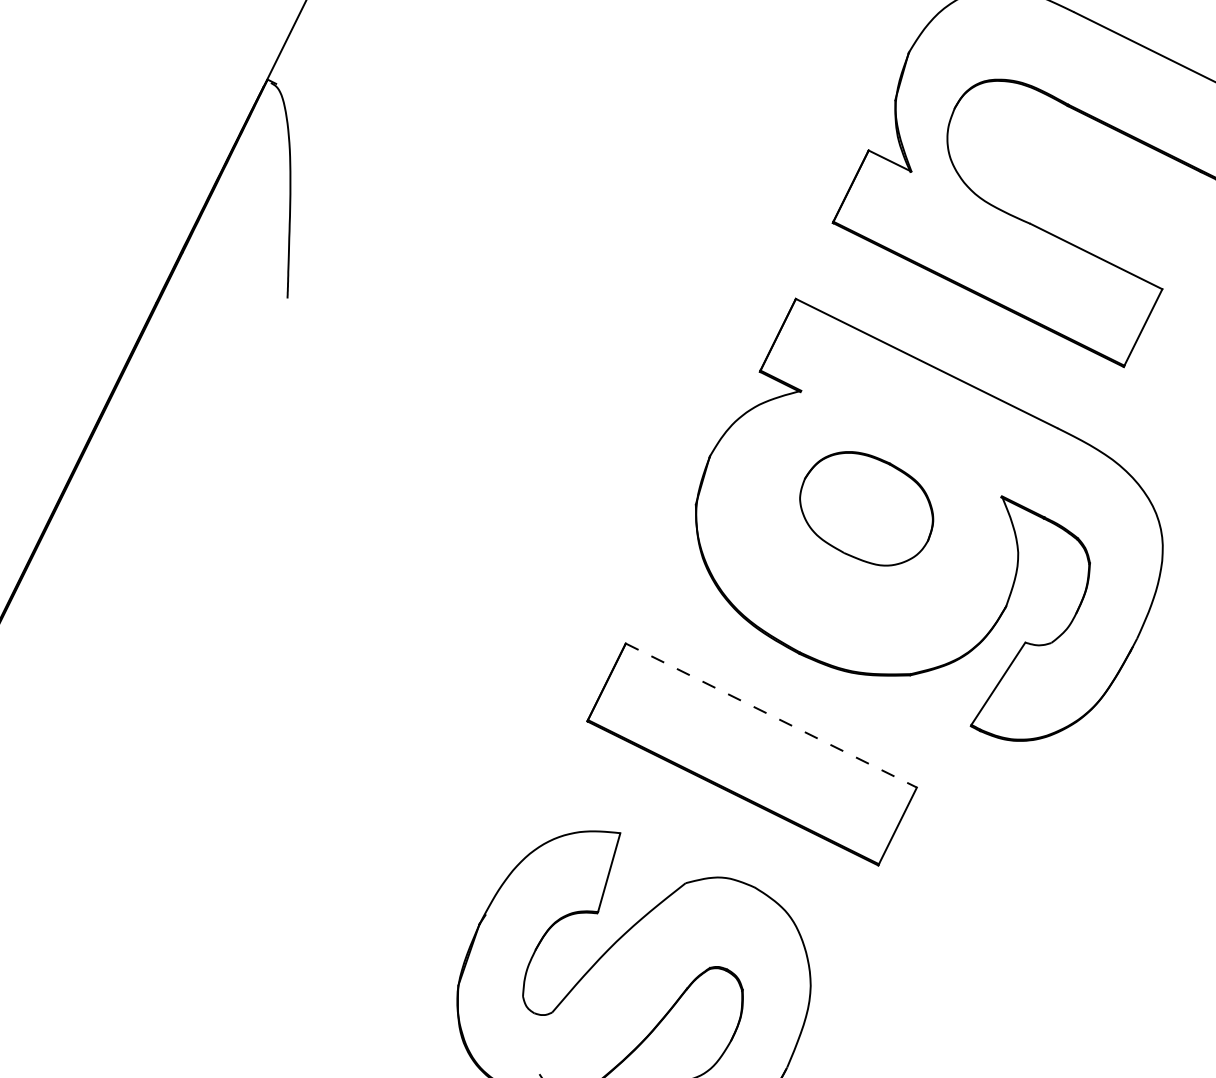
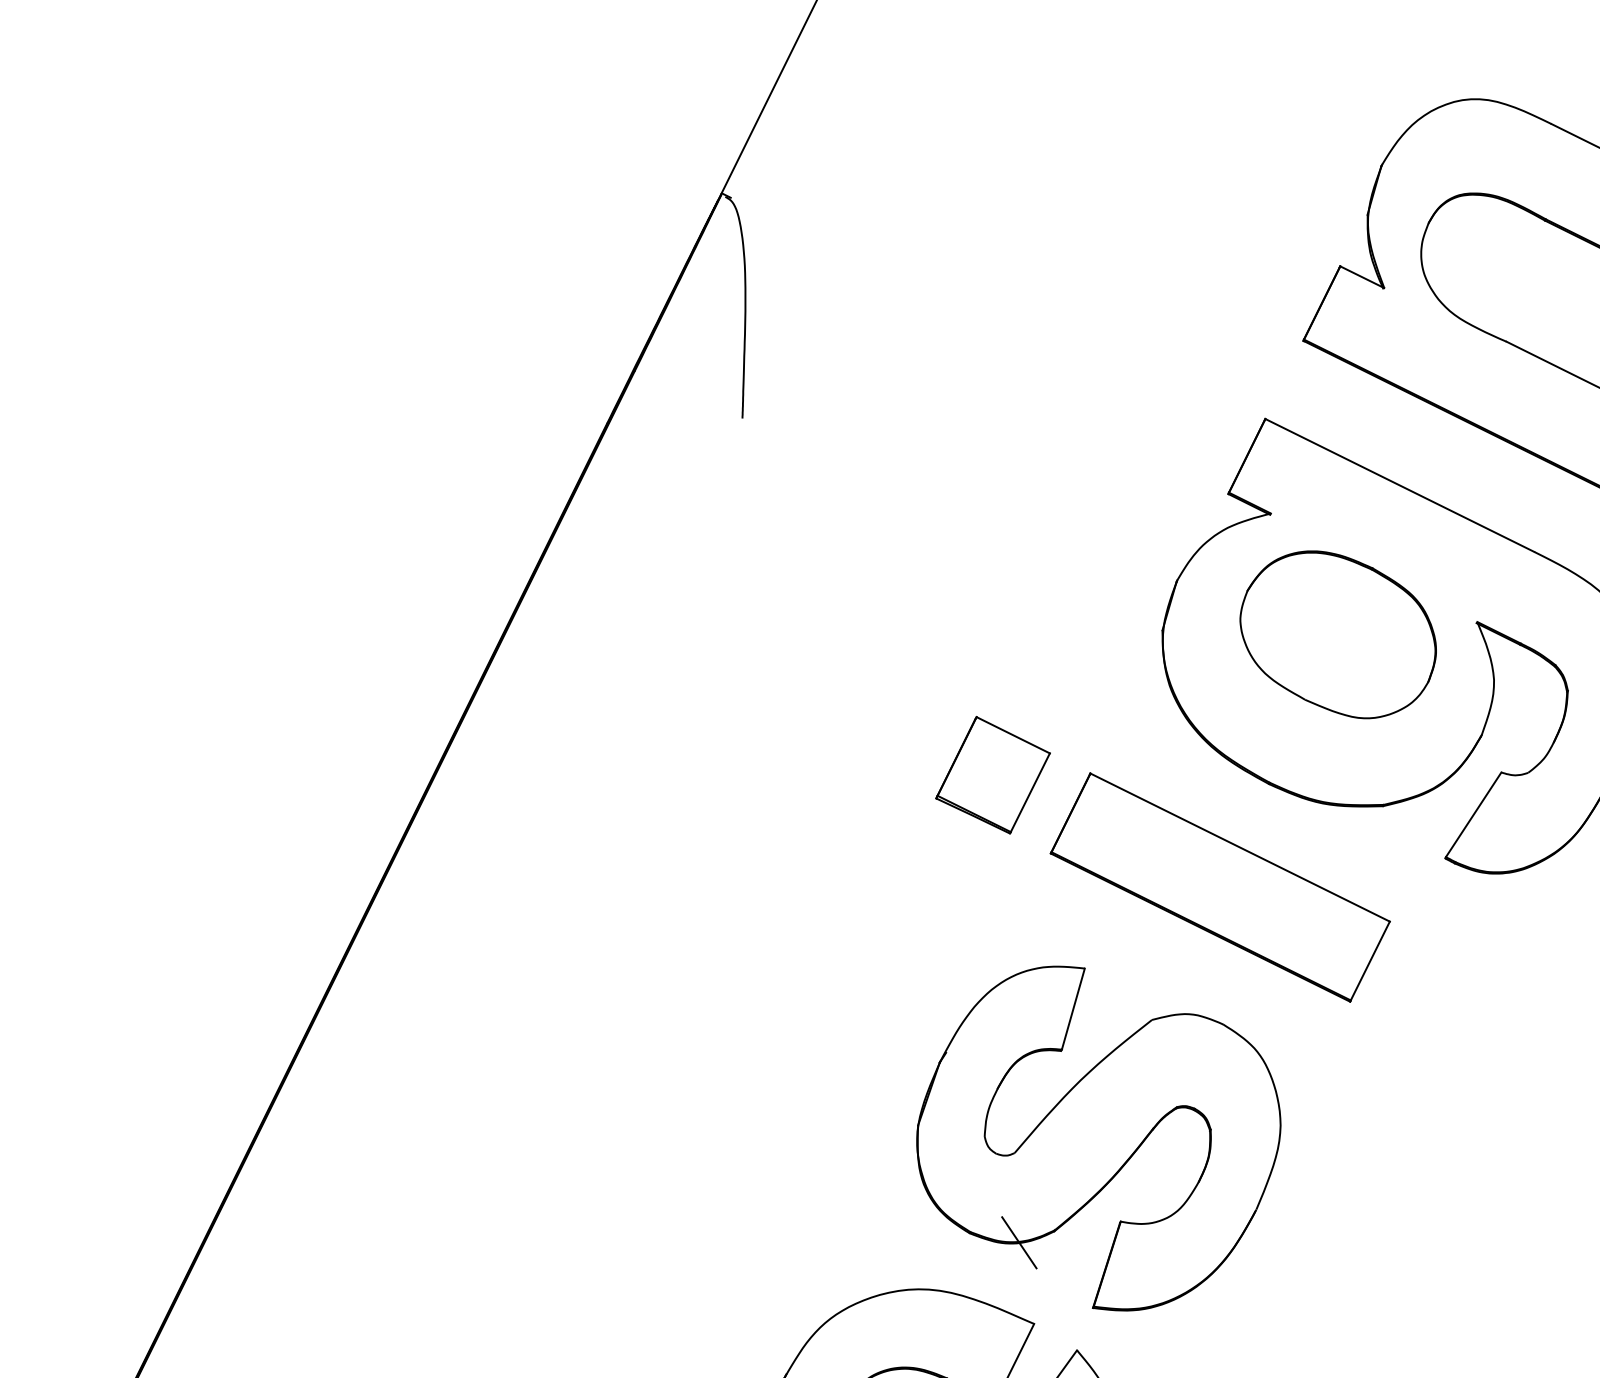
part: (866, 508) -> (1337, 634), size x1.43
part: (530, 645) -> (992, 775), added
line: (771, 715) -> (1240, 847), dashed -> solid

